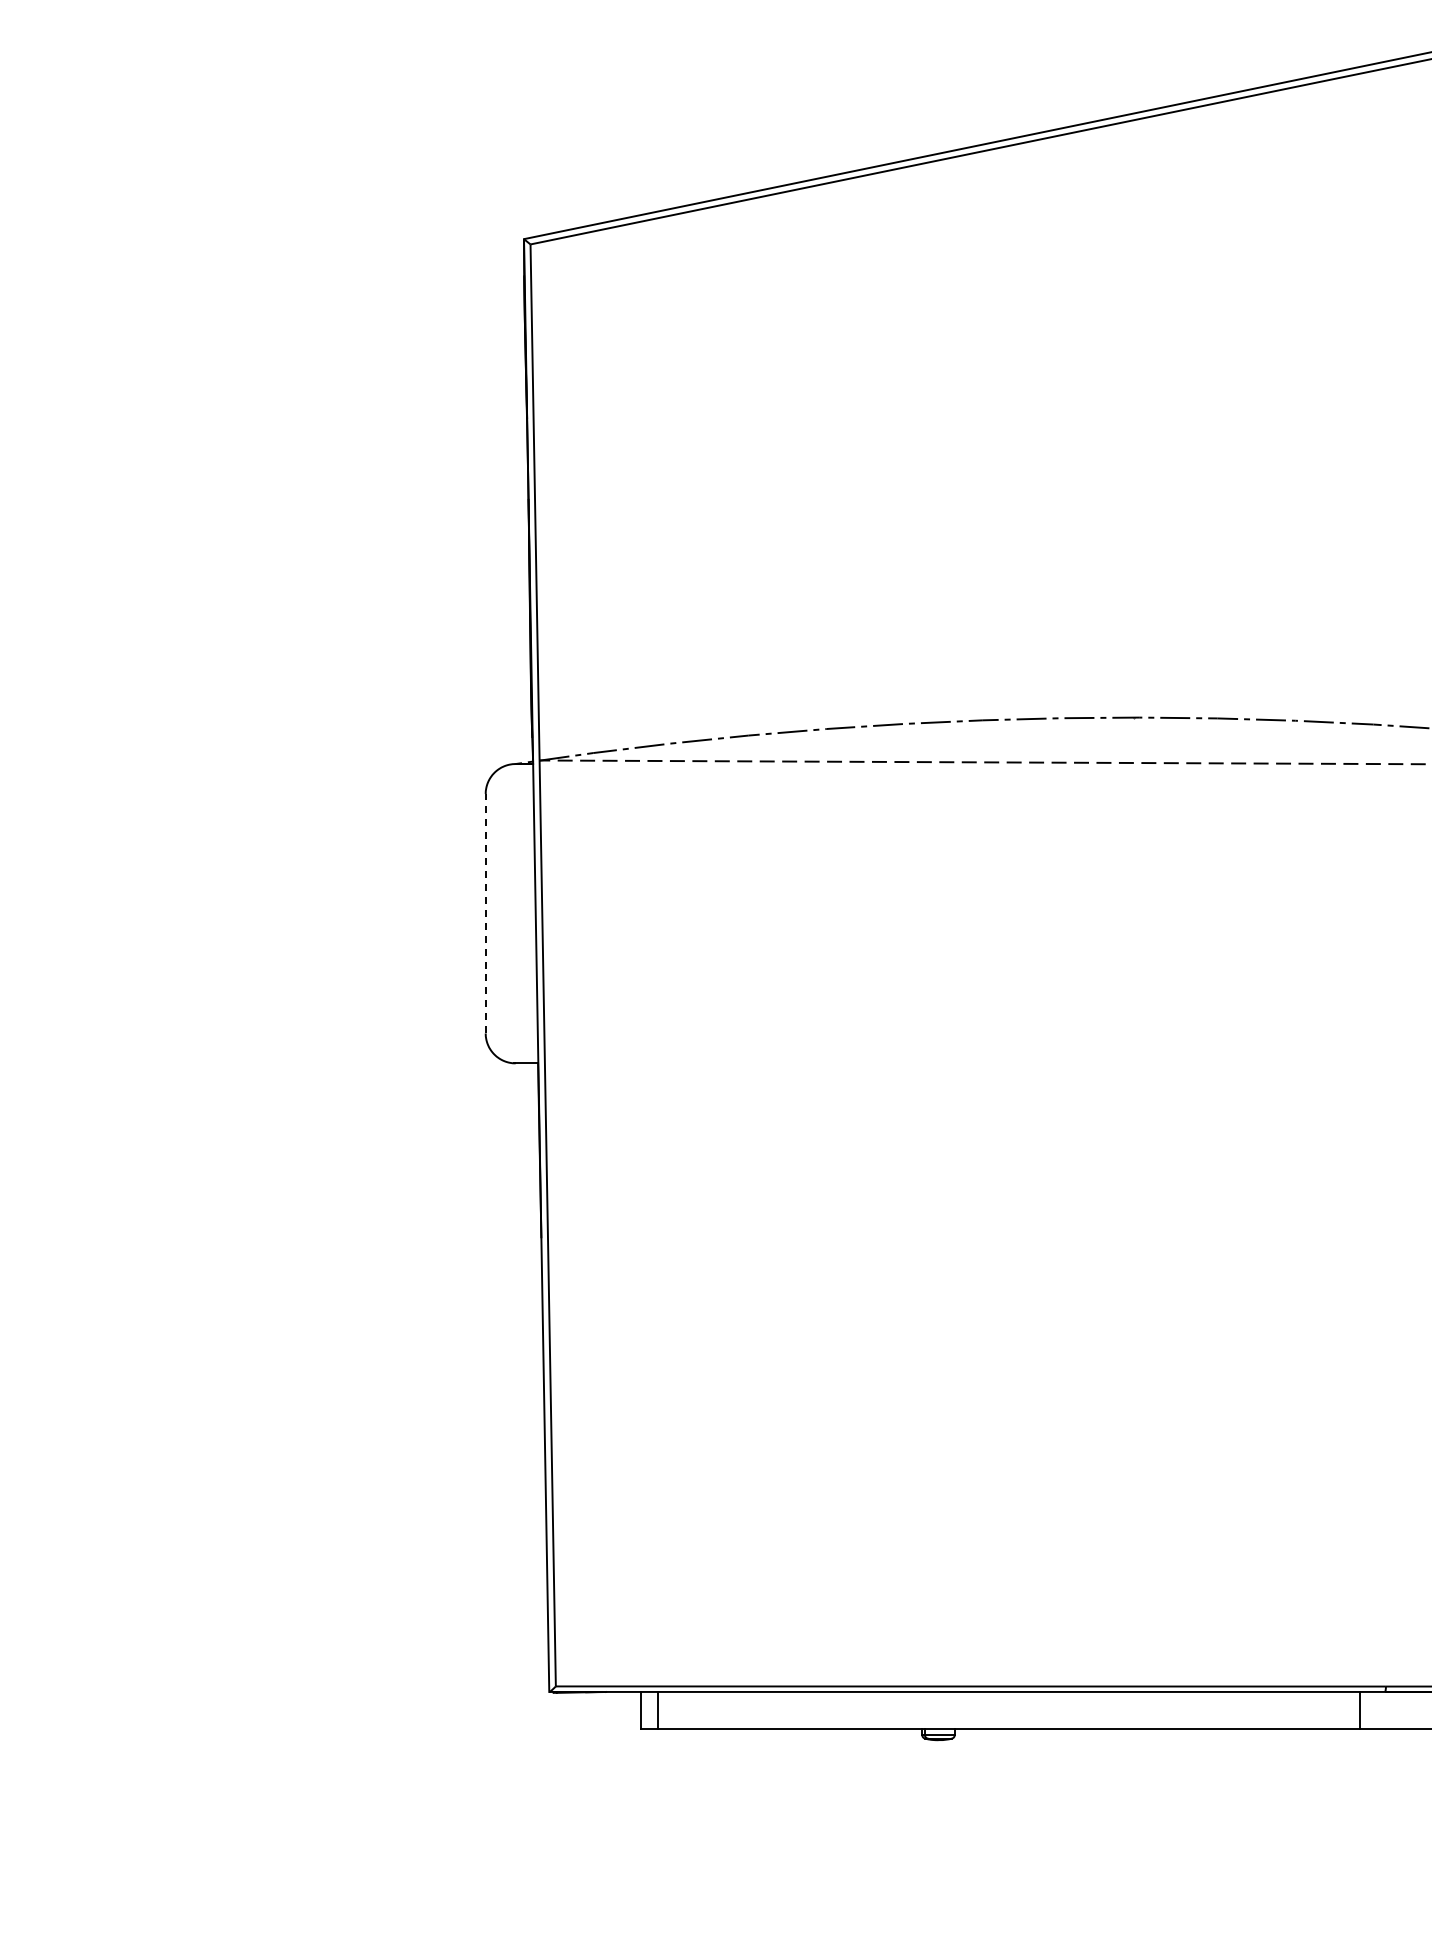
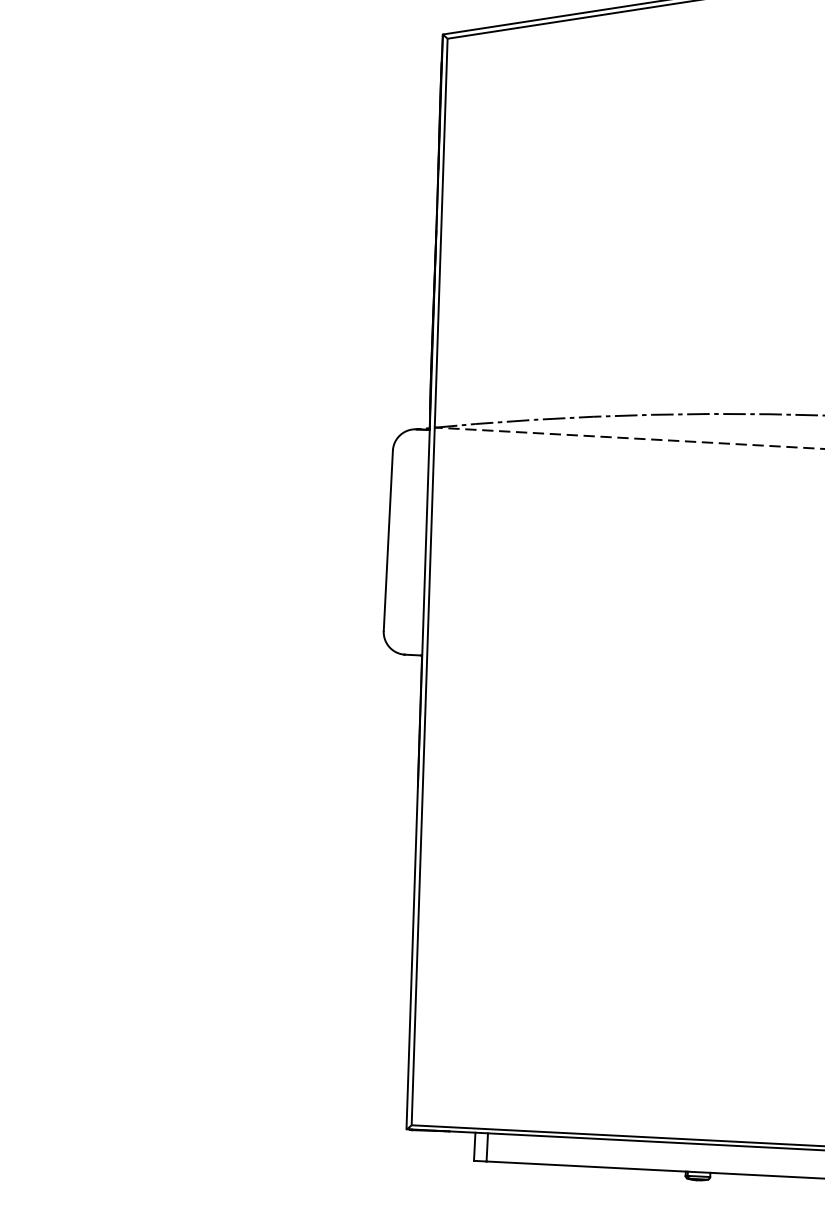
line: (485, 913) -> (388, 540), dashed -> solid

